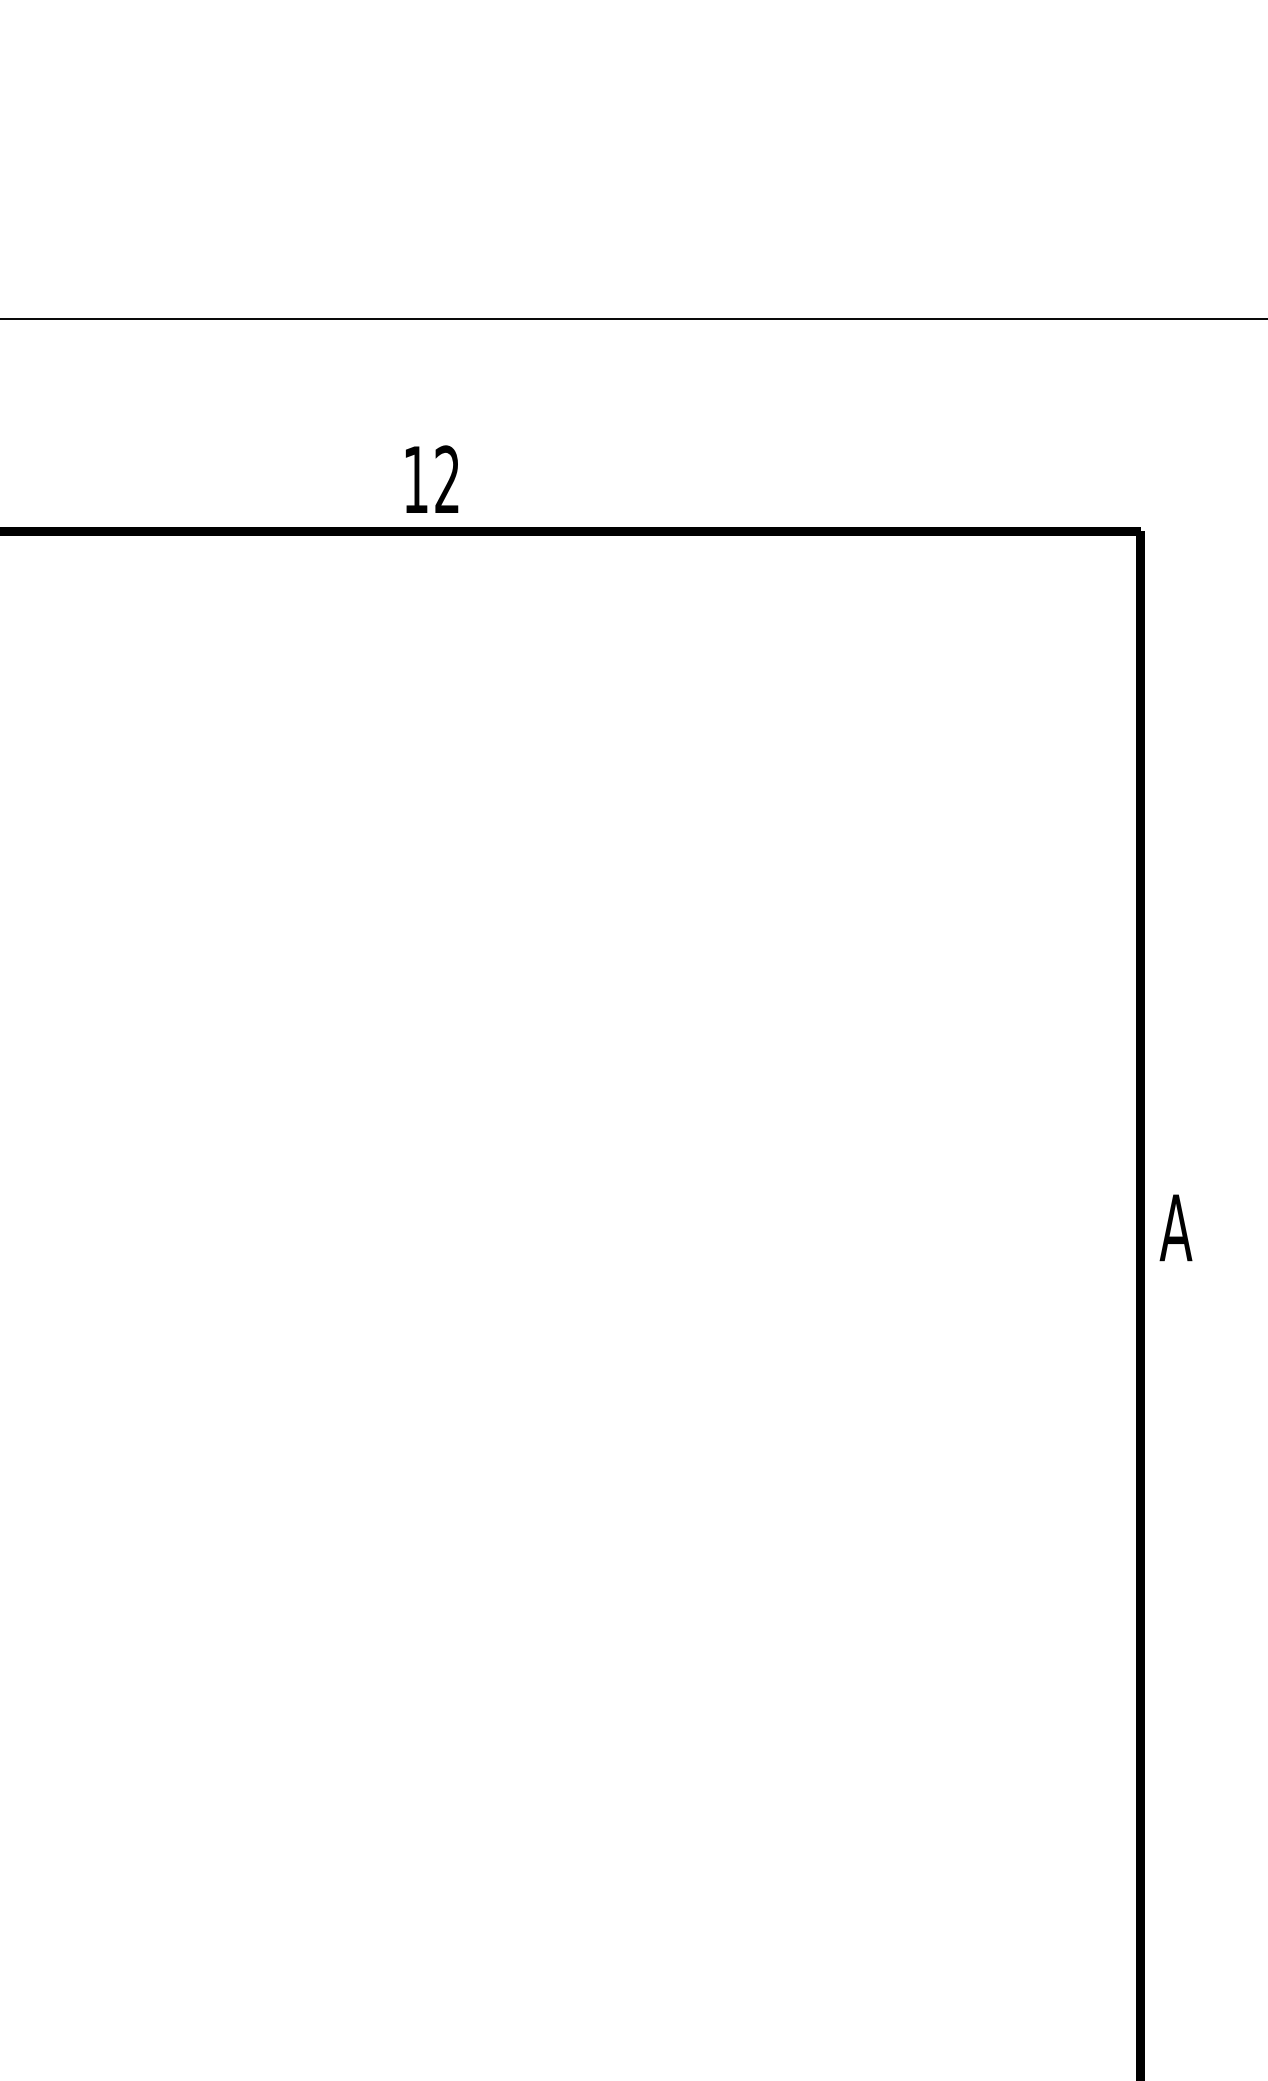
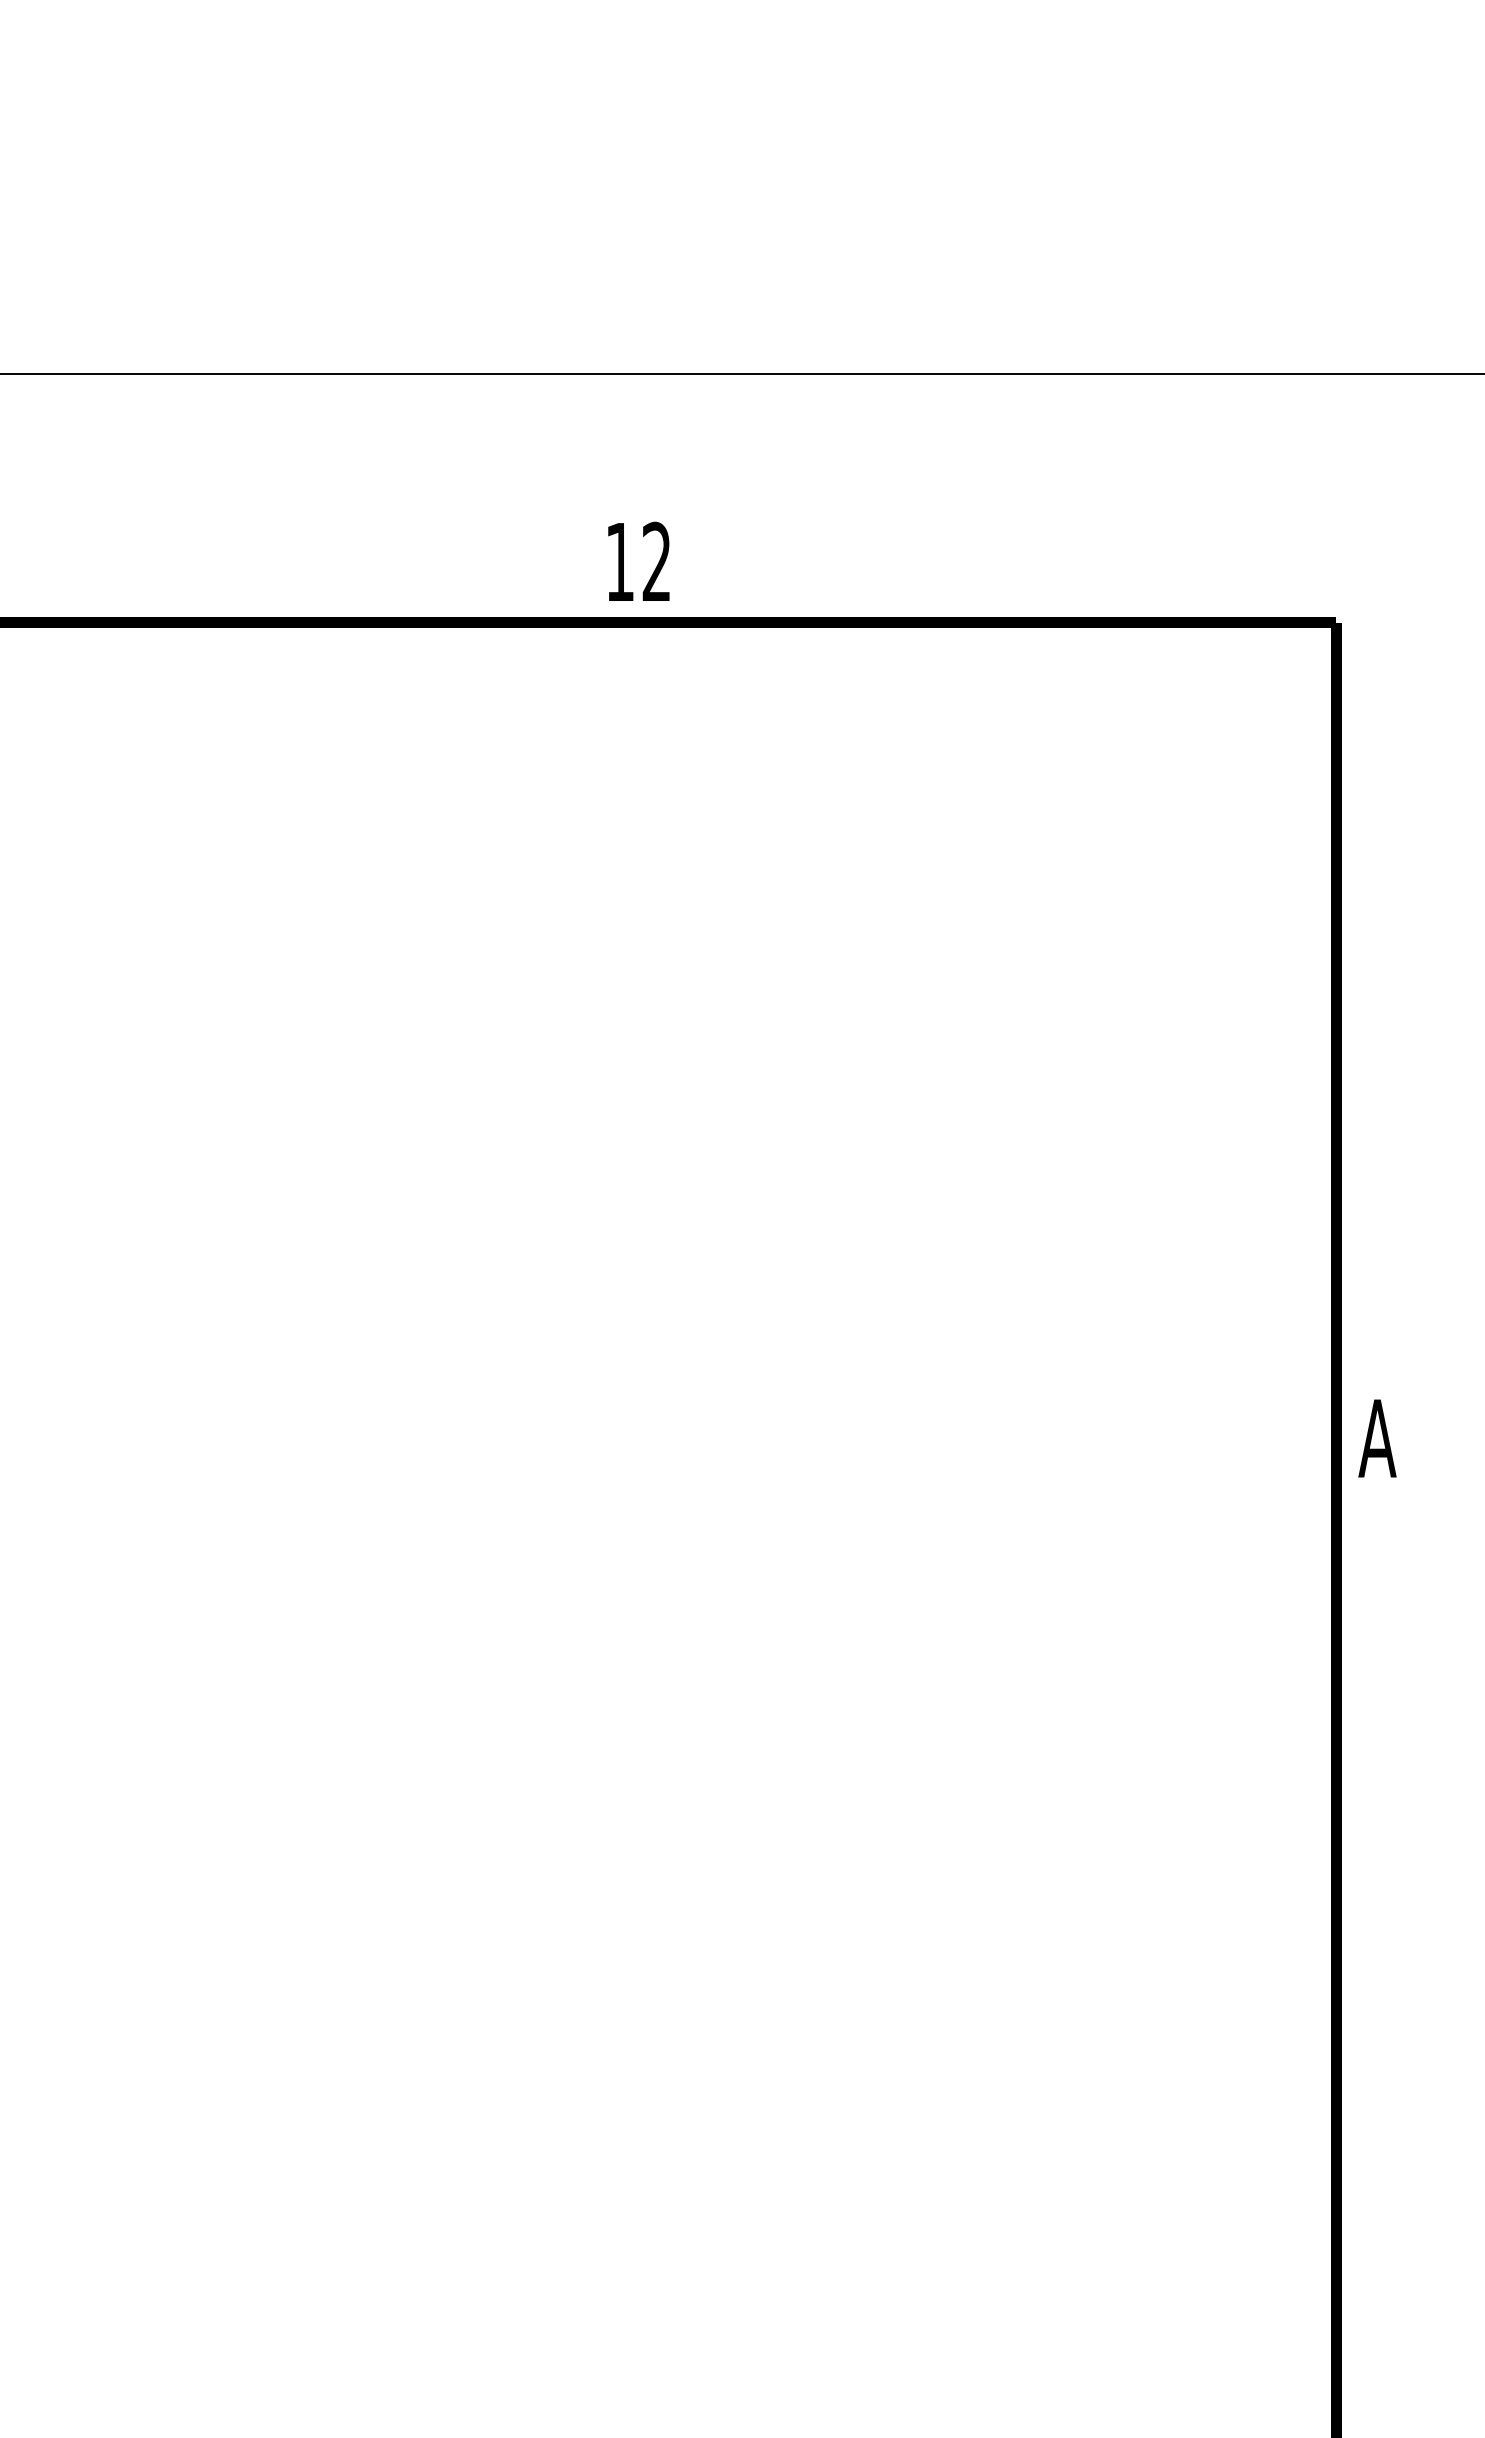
text: (431, 478) -> (638, 560), moved

